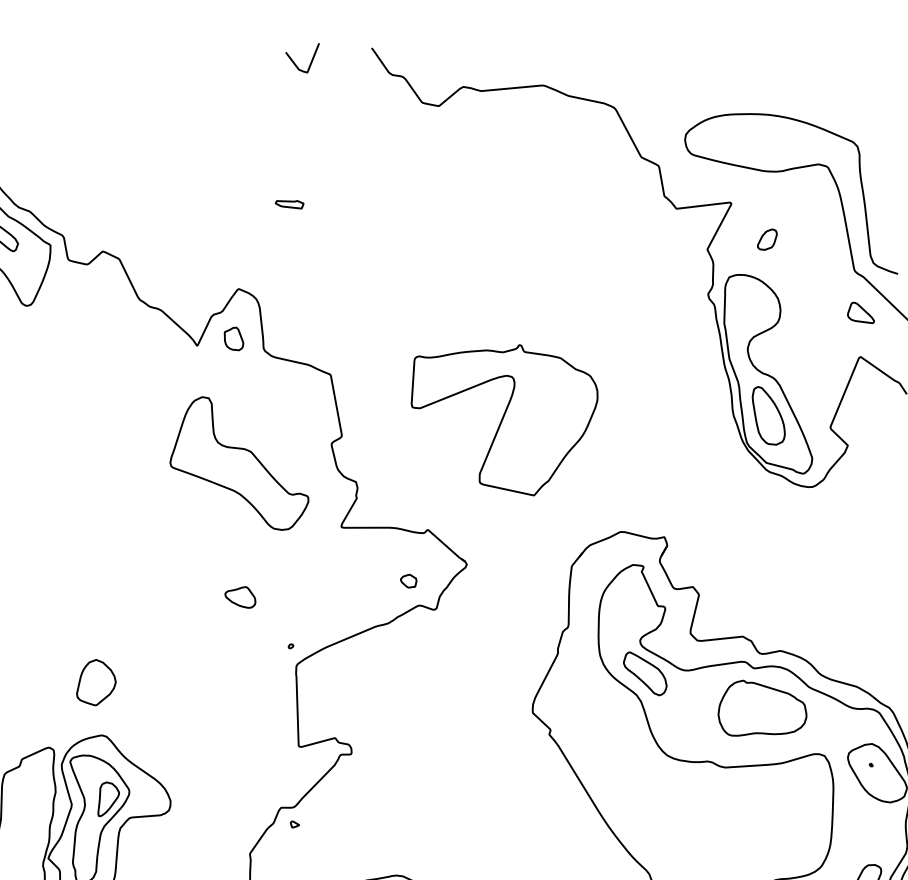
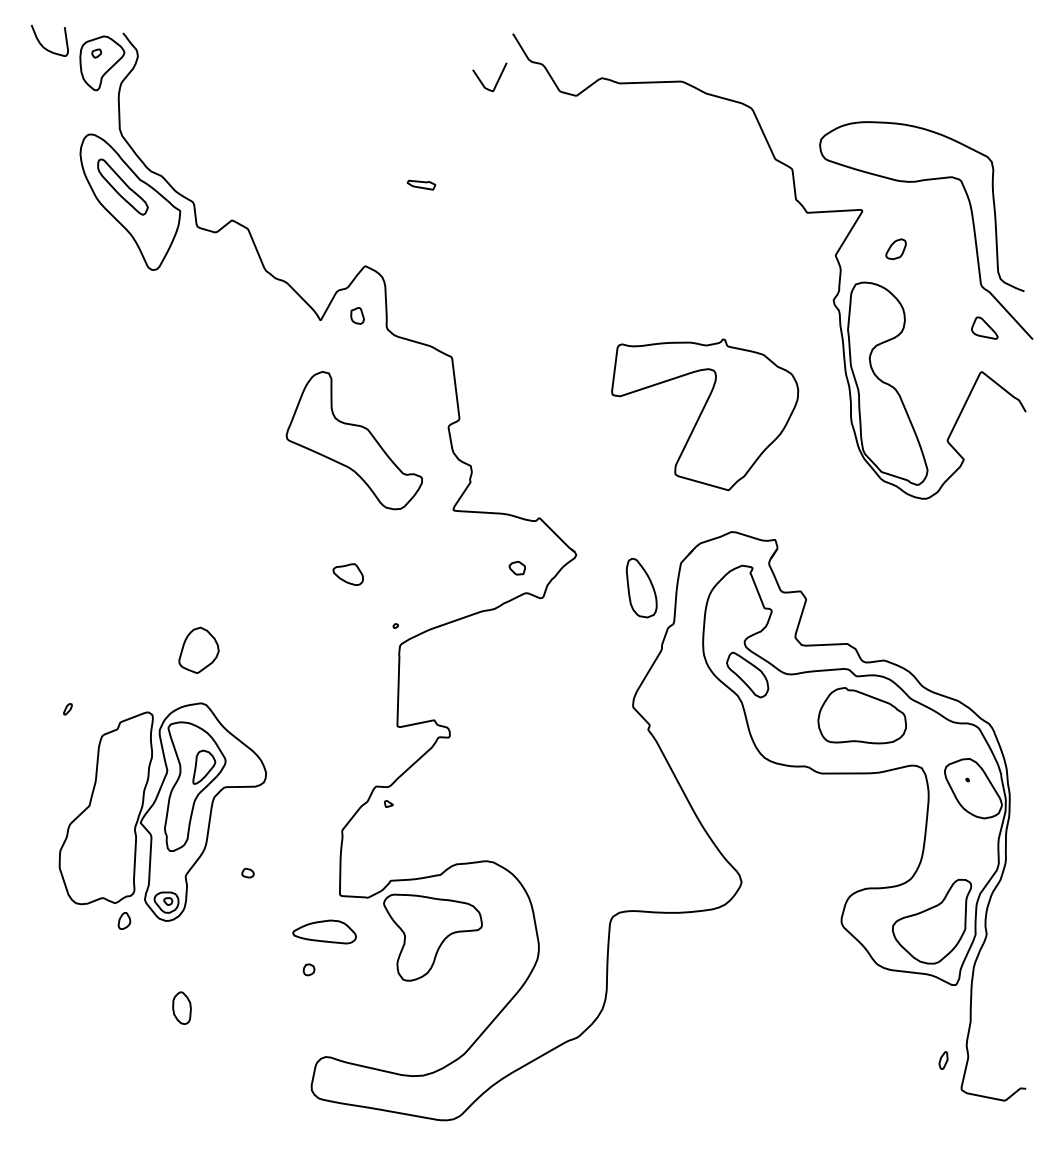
curve: (310, 62) -> (496, 81), moved
part: (233, 338) -> (357, 315), size x0.7
part: (768, 416) -> (641, 588), moved
part: (506, 421) -> (705, 414), moved

